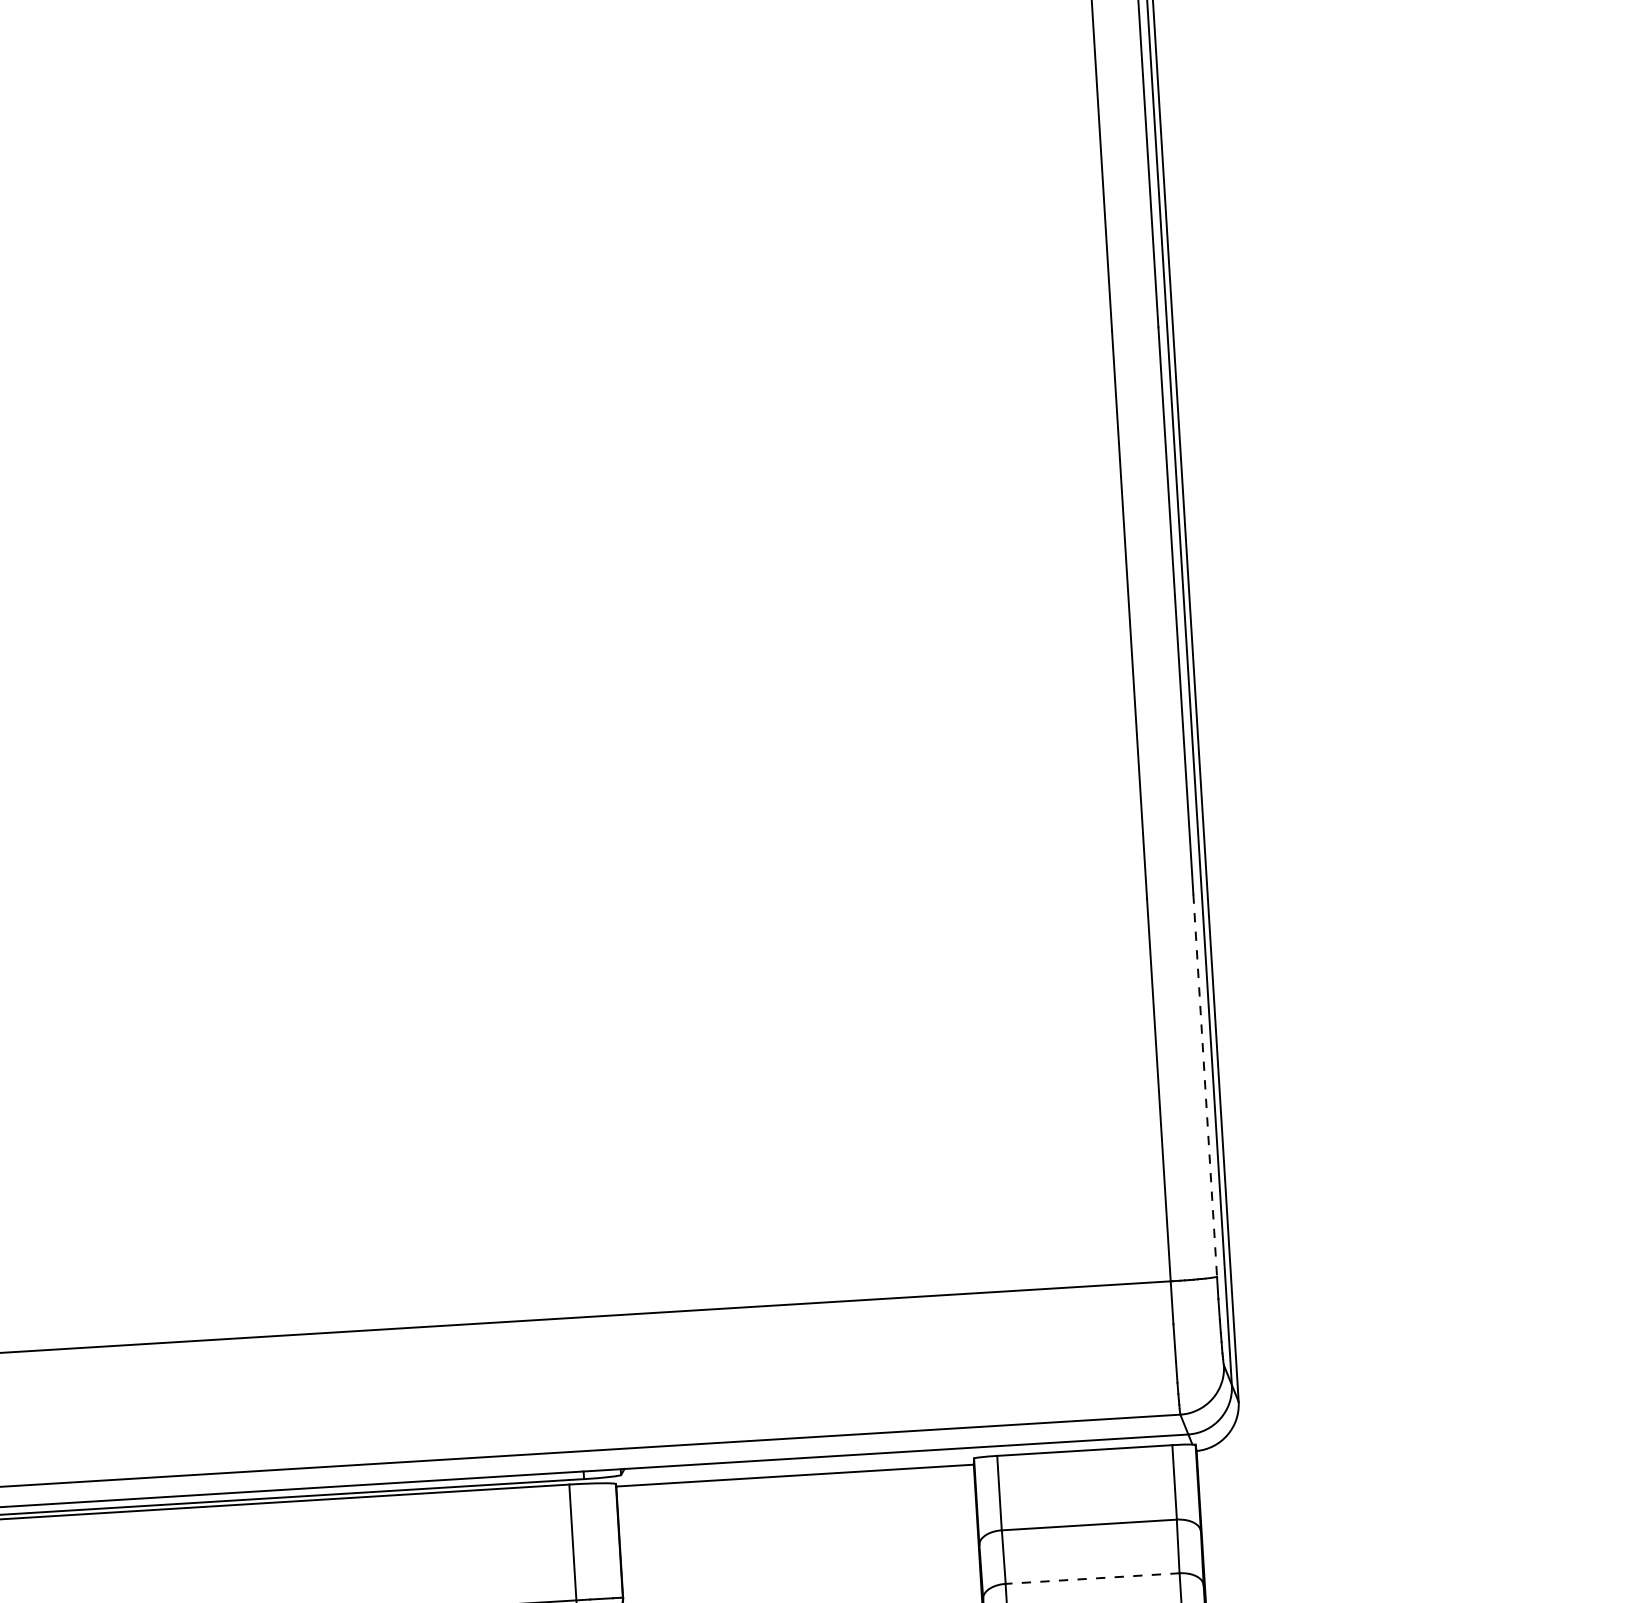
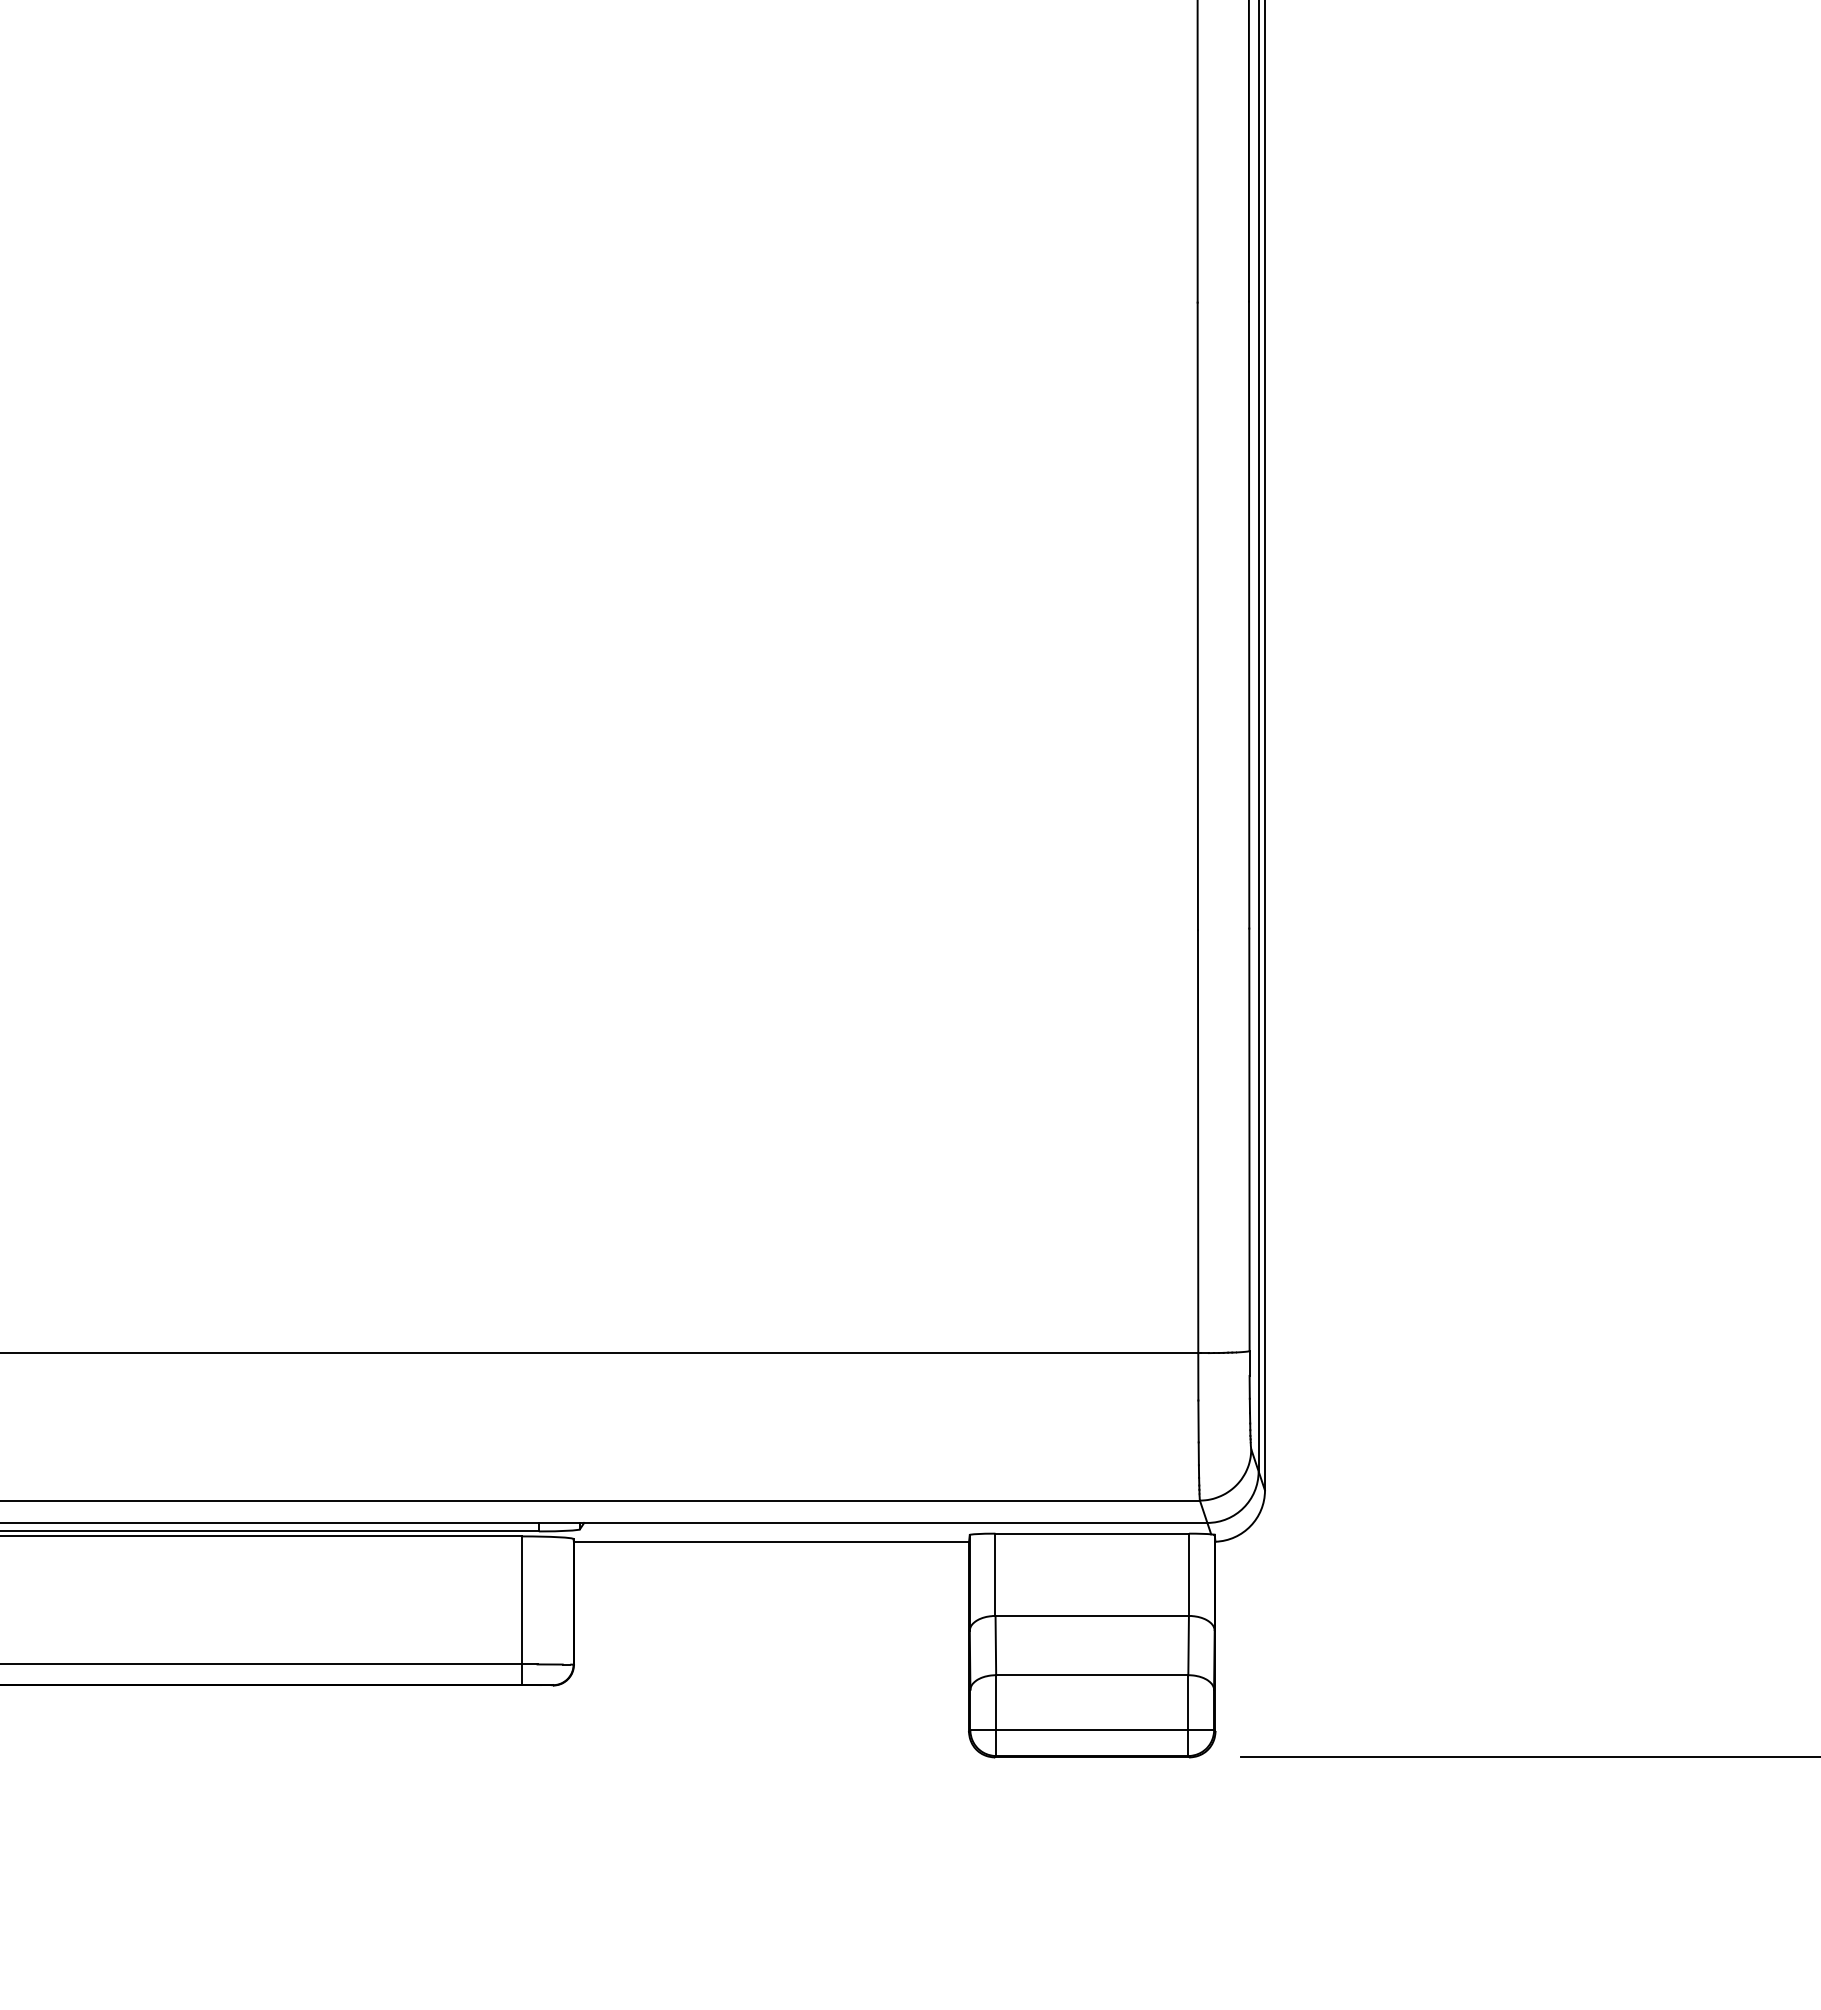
line: (1205, 1086) -> (1249, 1140), dashed -> solid
line: (1091, 1578) -> (1091, 1675), dashed -> solid

